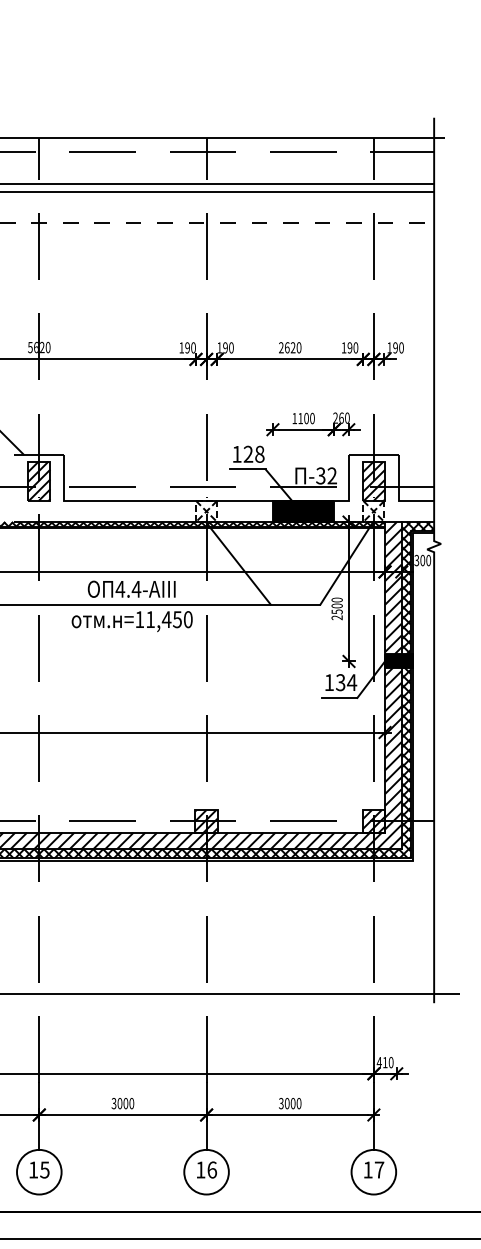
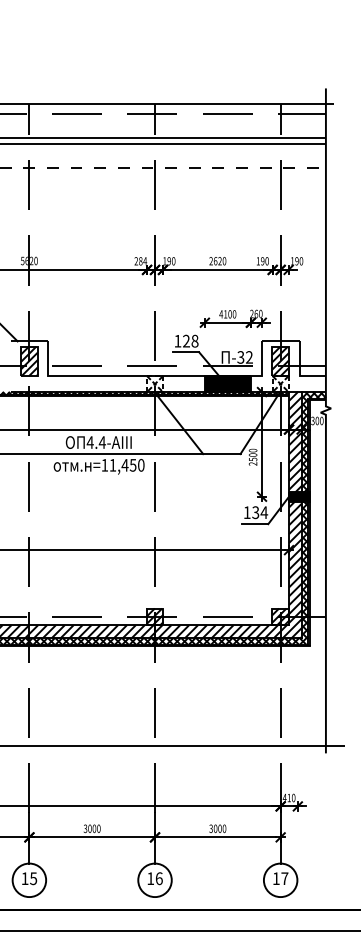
text: (187, 347) -> (140, 260), 190 -> 284
text: (294, 418) -> (221, 314), 1100 -> 4100

